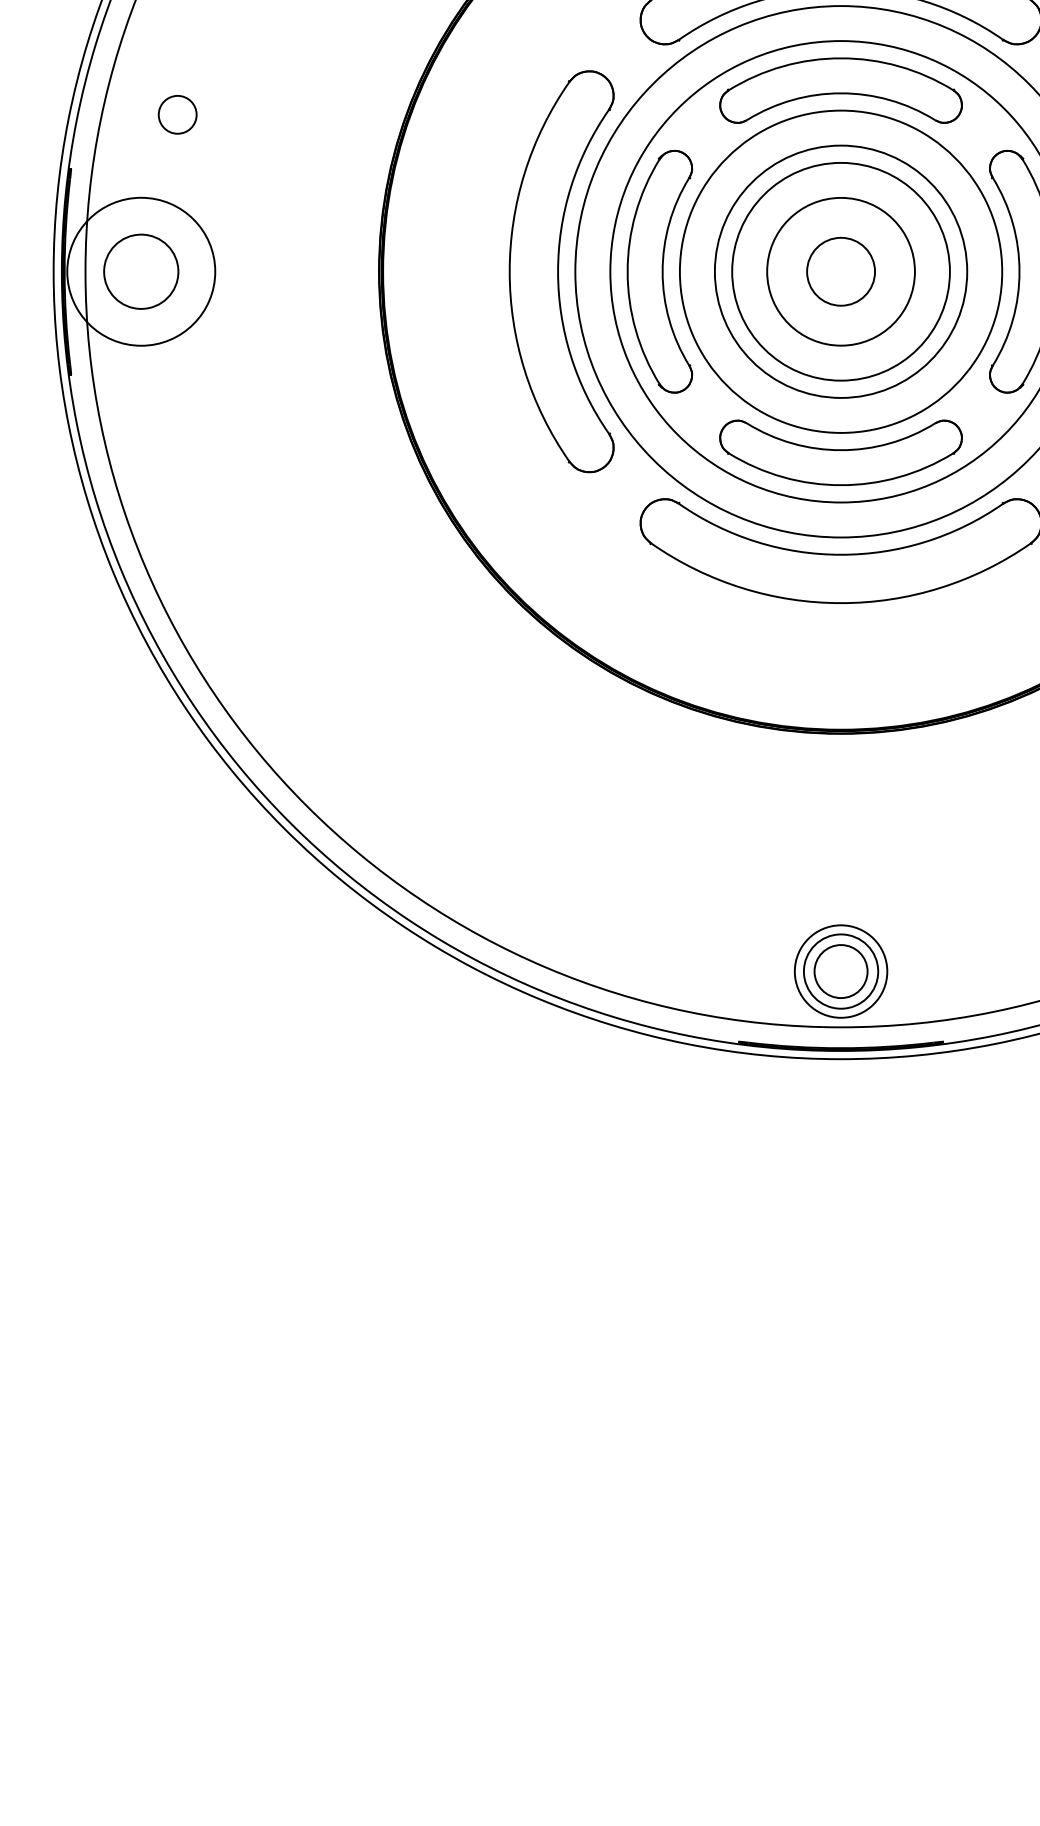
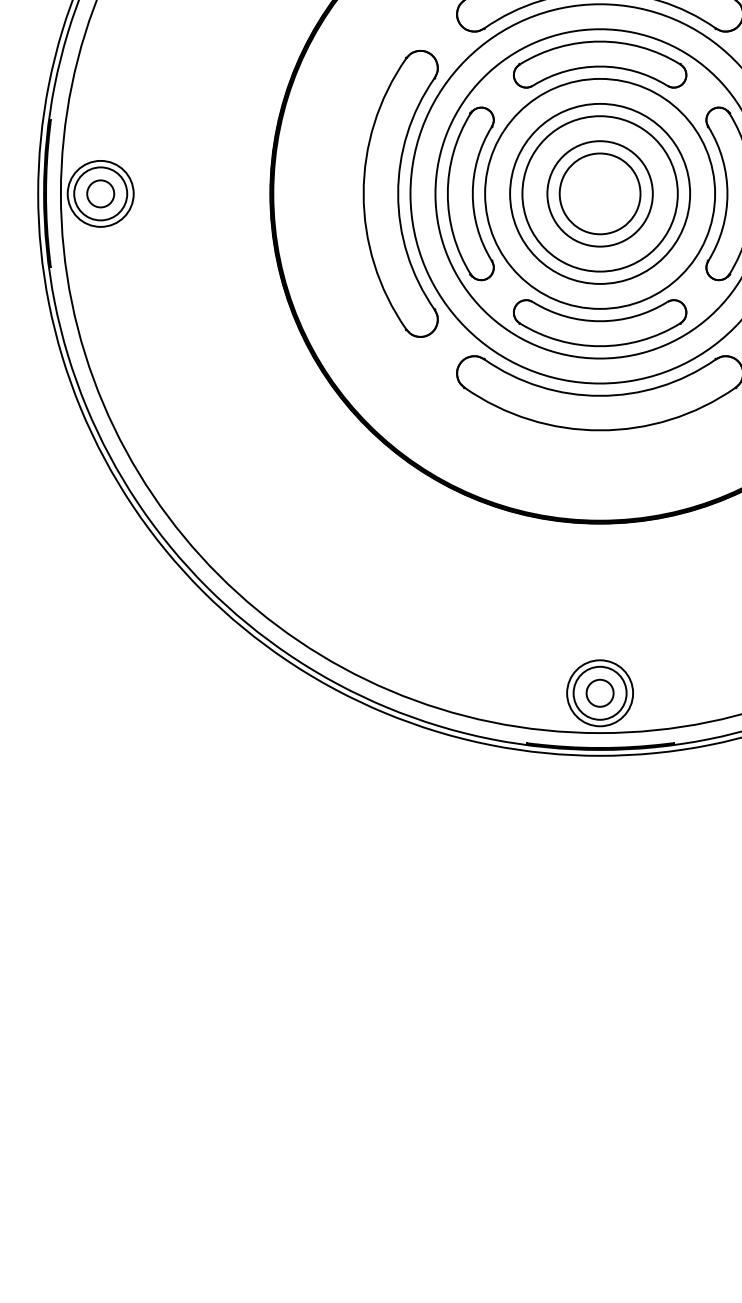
circle: (177, 114) -> (100, 193), moved
circle: (140, 271) -> (100, 193), size x0.62
circle: (840, 271) -> (599, 193), size x1.67
circle: (840, 970) -> (599, 692), size x0.71

